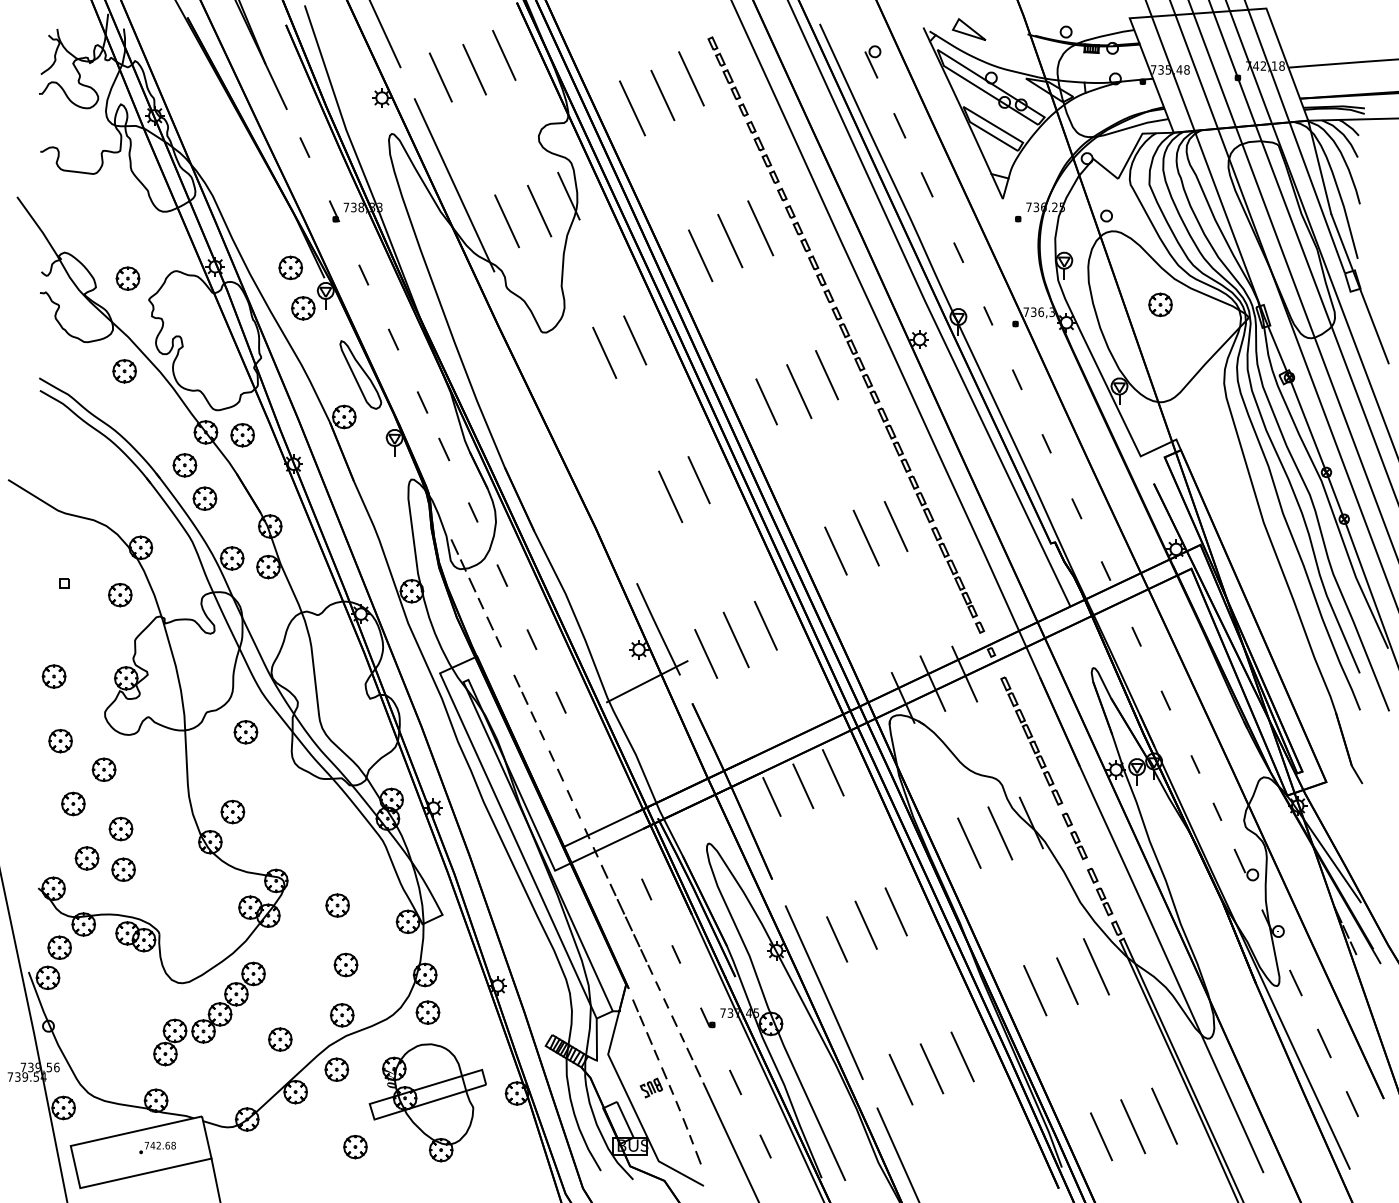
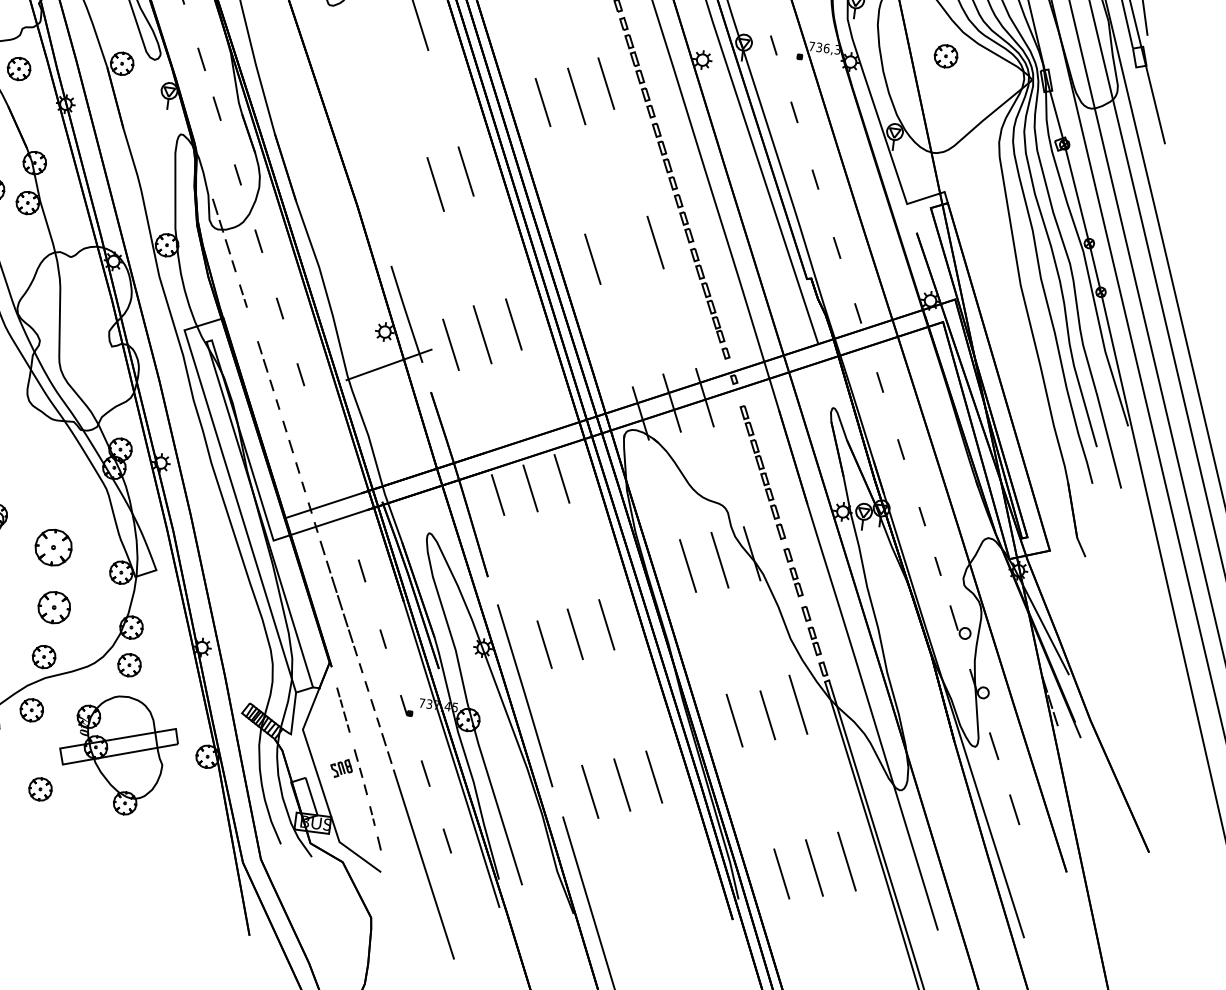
line: (604, 352) -> (388, 32), removed
line: (865, 537) -> (623, 249), removed
part: (493, 631) -> (242, 295), size x0.7
part: (337, 905) -> (53, 547), size x1.6
part: (345, 964) -> (53, 607), size x1.4
part: (645, 1029) -> (343, 709), size x0.7
line: (1351, 1104) -> (1033, 873), removed
part: (687, 1131) -> (371, 816), size x0.7

